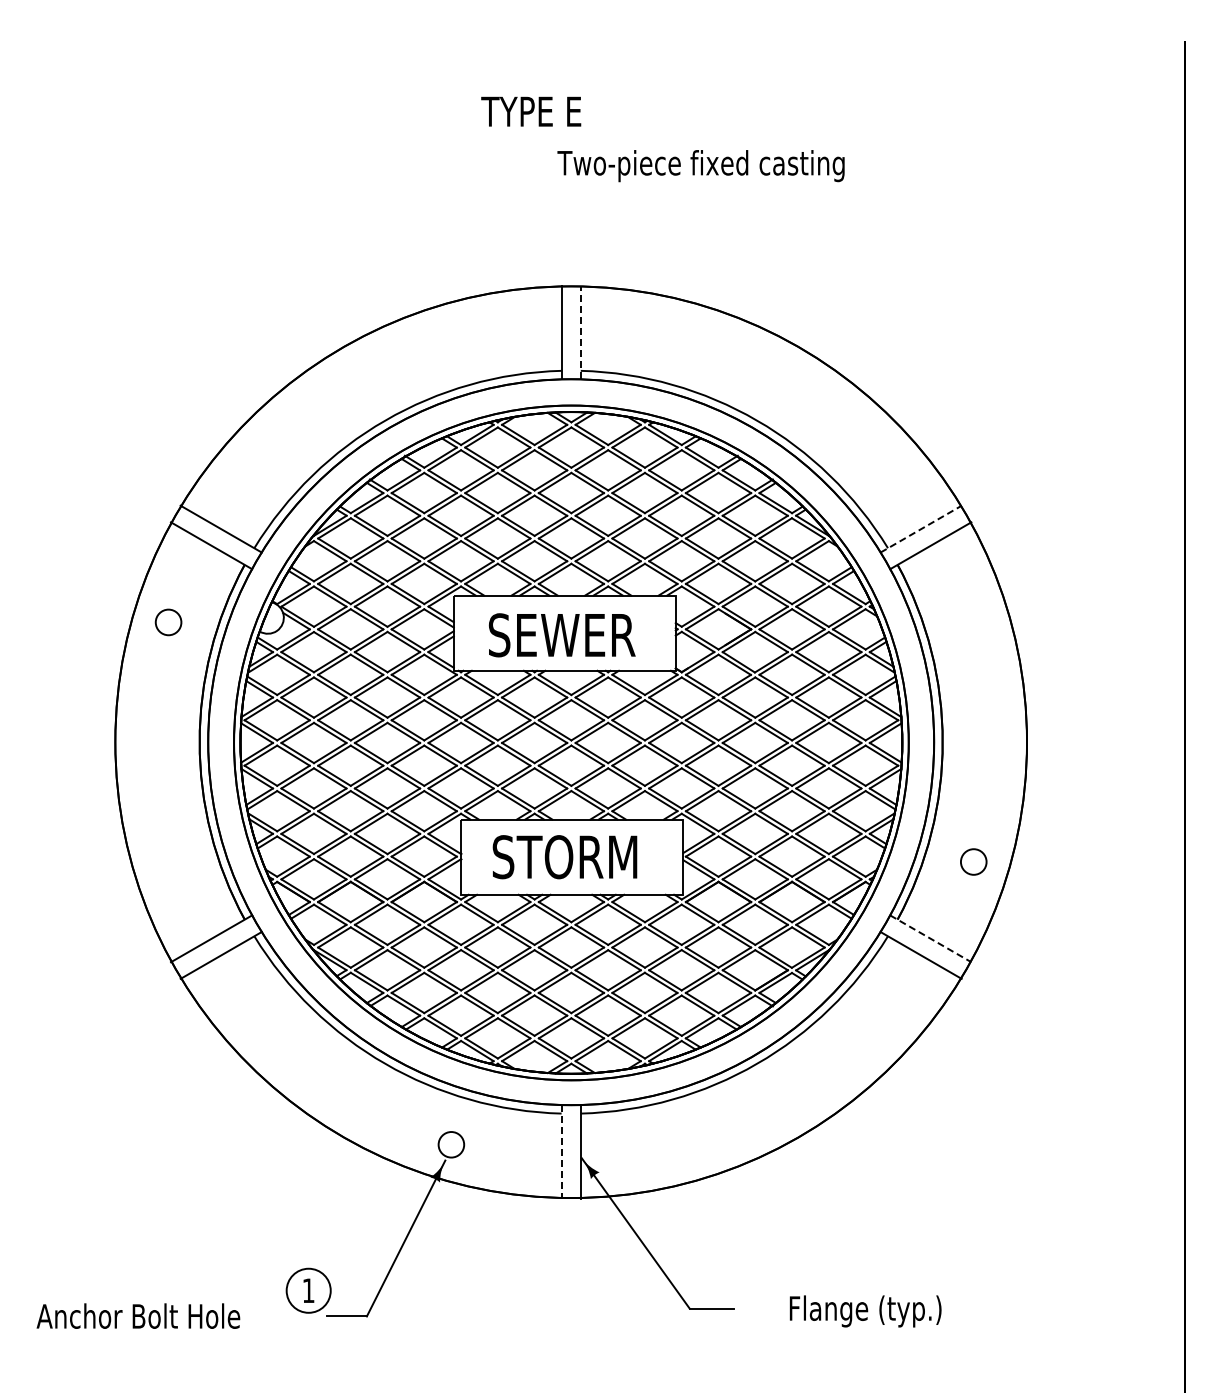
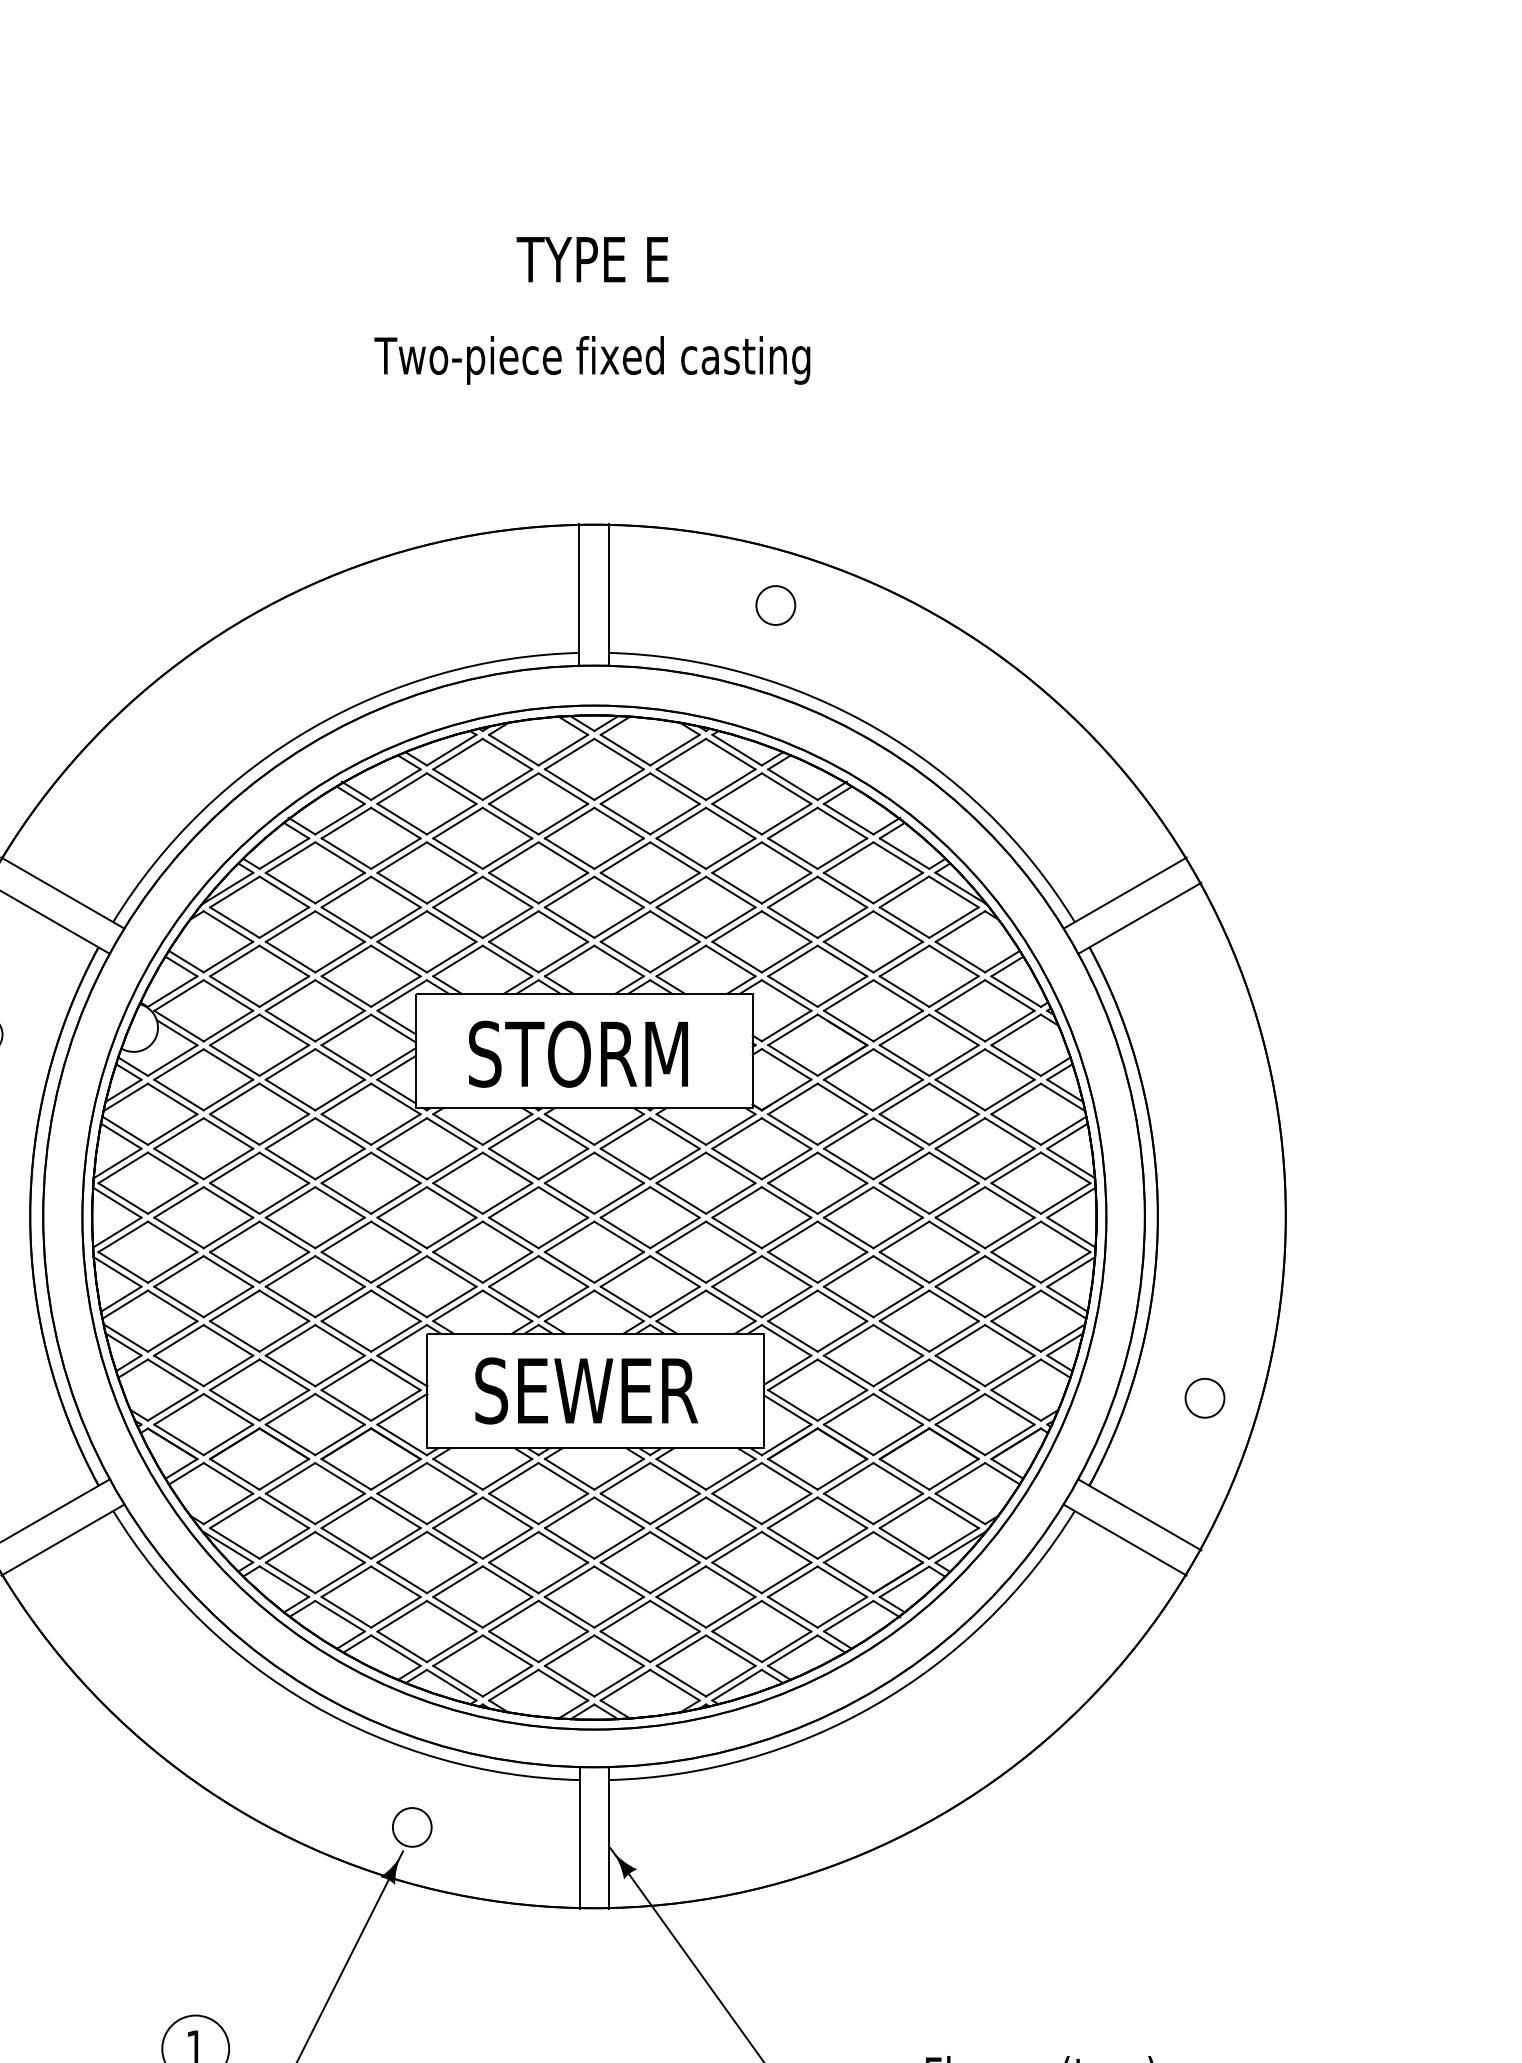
text: (531, 111) -> (593, 259), moved
text: (700, 166) -> (591, 360), moved
line: (580, 332) -> (608, 594), dashed -> solid
circle: (690, 339) -> (775, 605), added
line: (921, 529) -> (1125, 893), dashed -> solid
text: (561, 635) -> (579, 1054), SEWER -> STORM
text: (565, 857) -> (585, 1391), STORM -> SEWER
line: (930, 938) -> (1139, 1514), dashed -> solid
line: (561, 1151) -> (579, 1837), dashed -> solid

